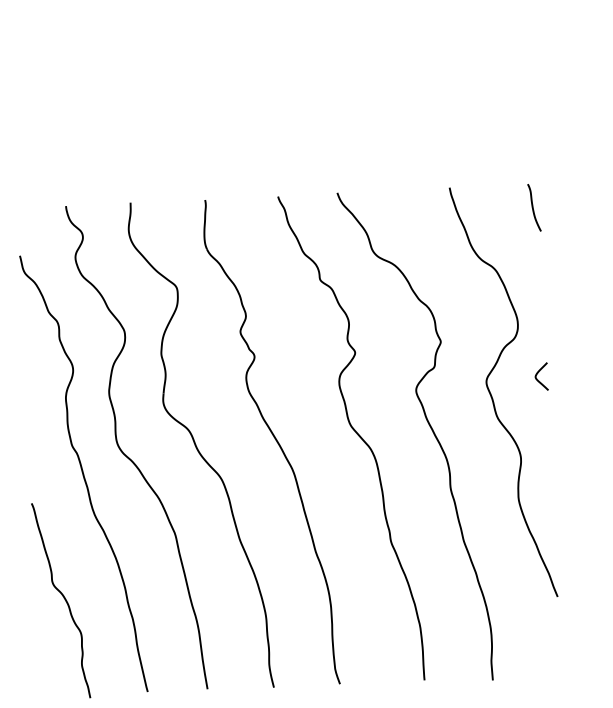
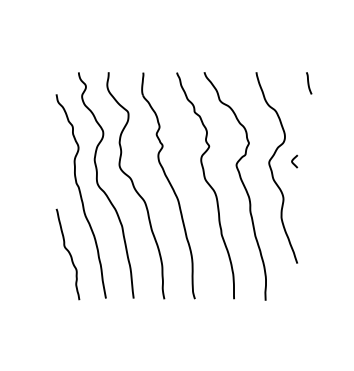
curve: (535, 208) -> (309, 83), moved

